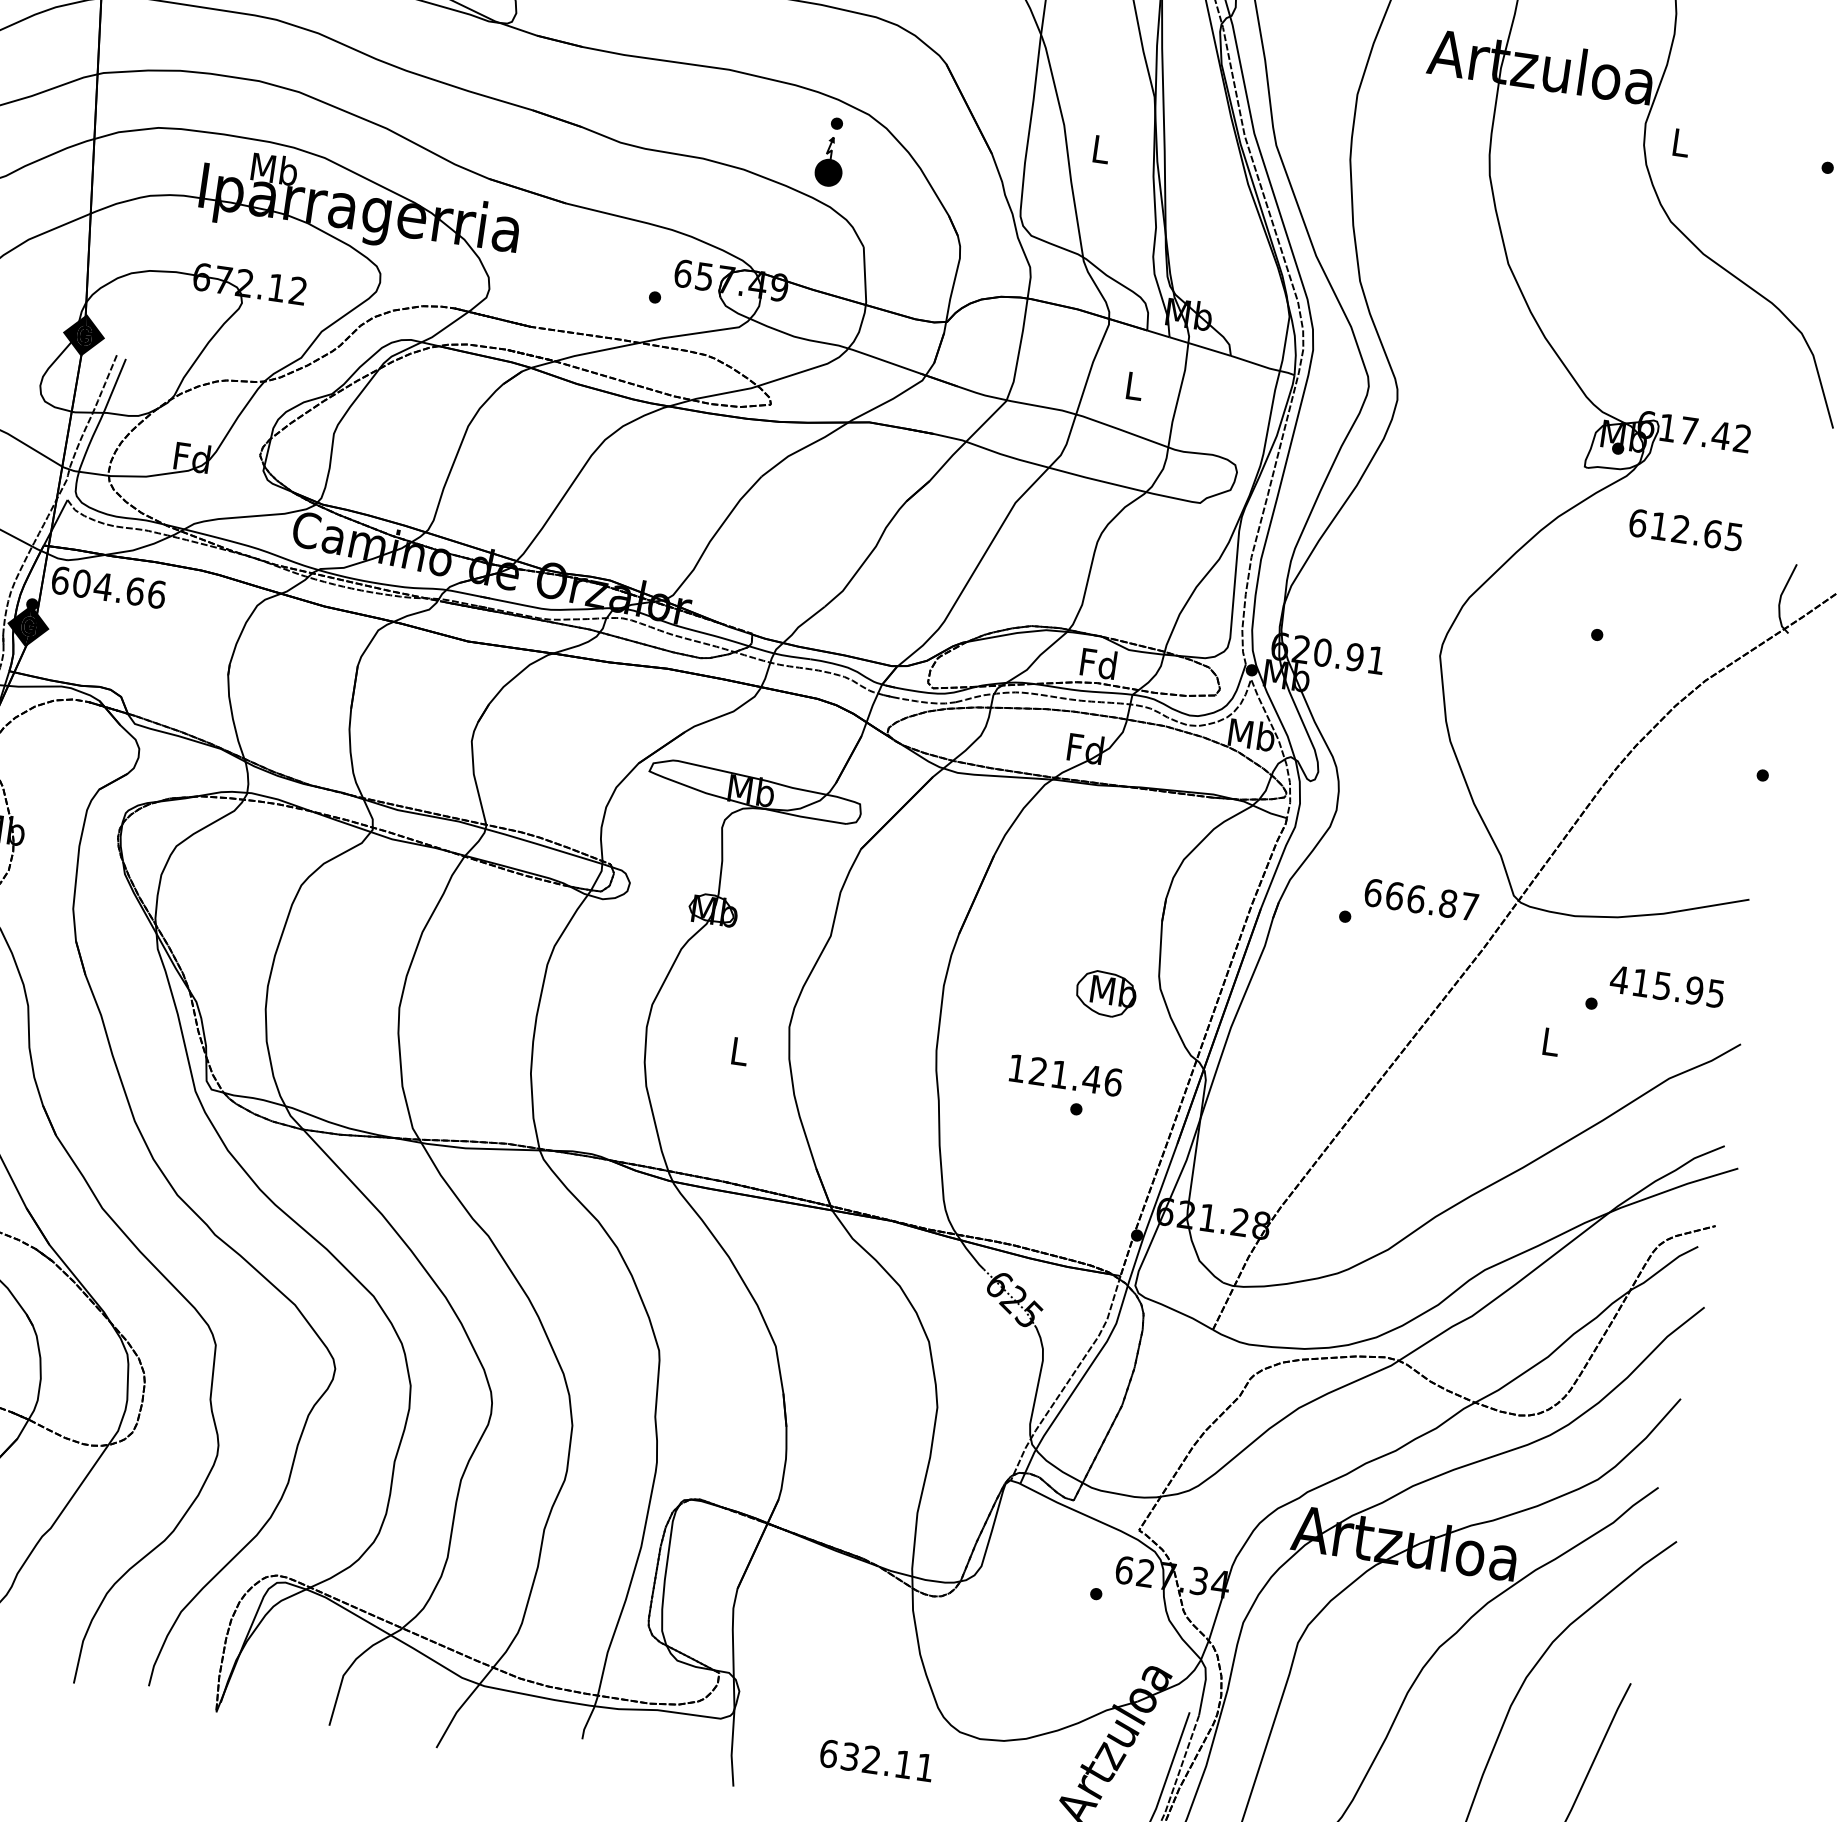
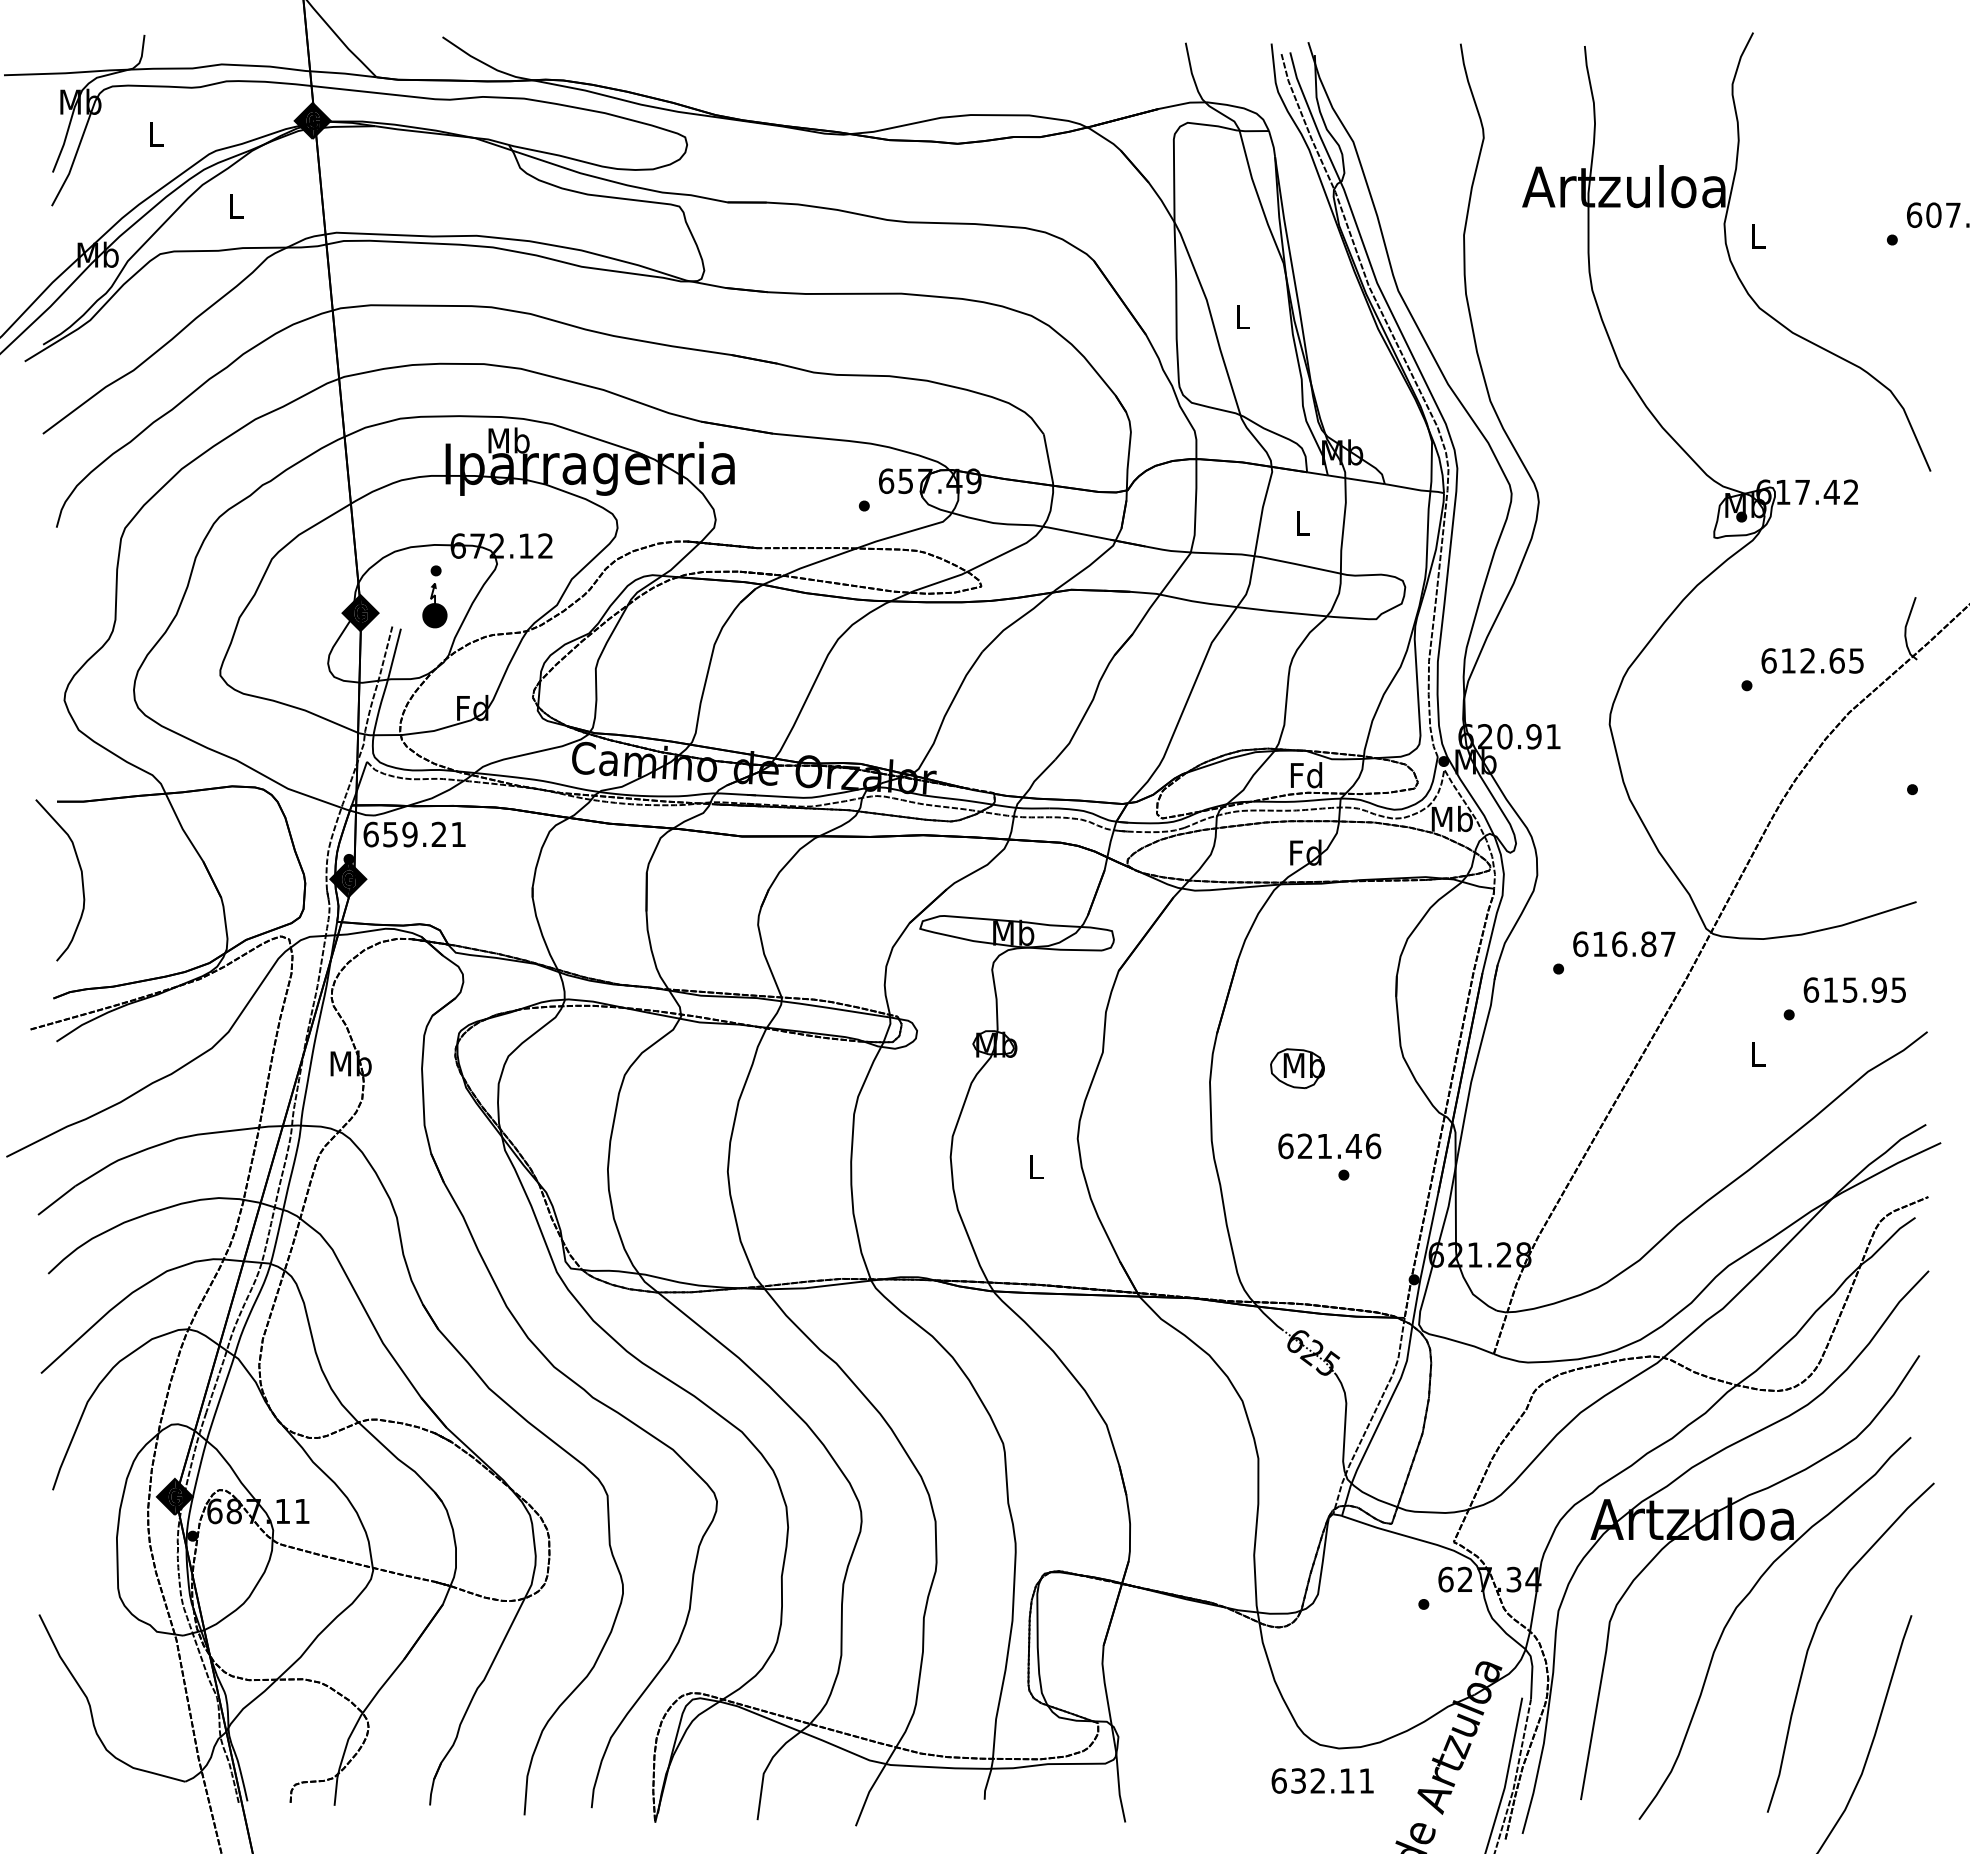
part: (831, 151) -> (434, 596), moved
text: (1685, 529) -> (1812, 660), moved
text: (119, 589) -> (424, 834), 604.66 -> 659.21
text: (1394, 896) -> (1599, 944), 666.87 -> 616.87
text: (1620, 979) -> (1811, 989), 415.95 -> 615.95
part: (1106, 993) -> (1297, 1068), moved
text: (1016, 1068) -> (1285, 1146), 121.46 -> 621.46
text: (876, 1760) -> (1322, 1780), moved

